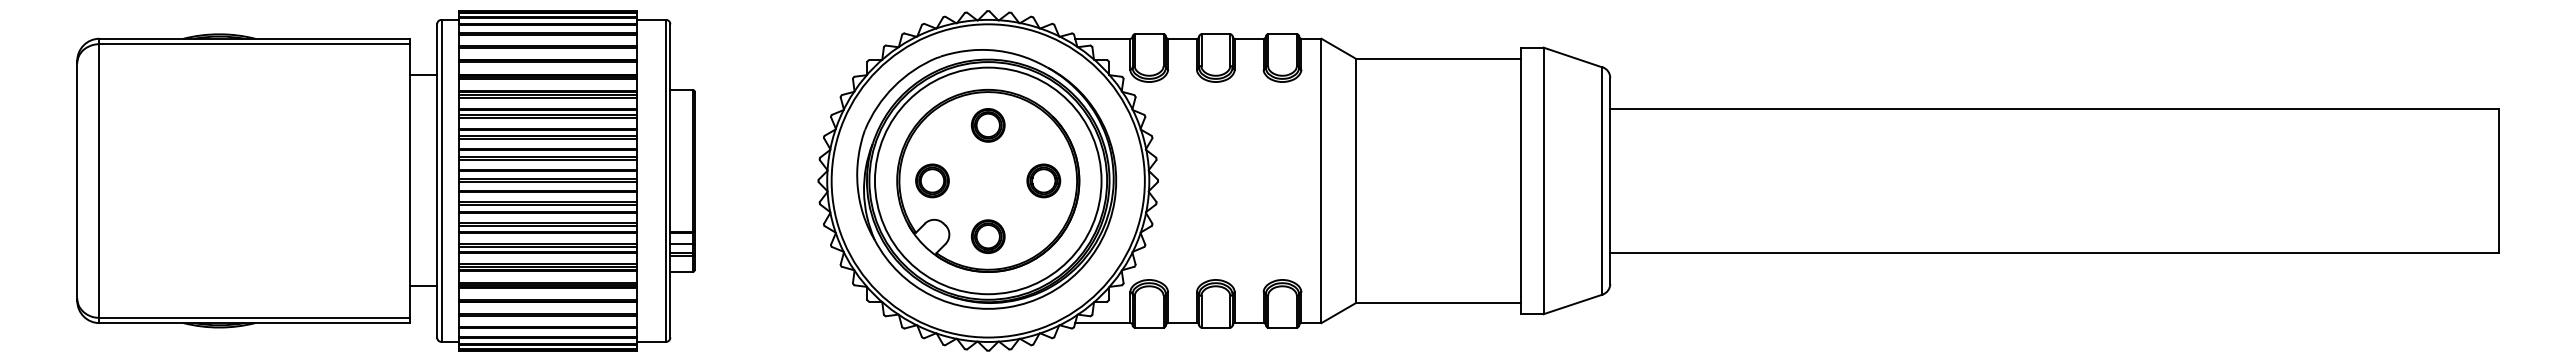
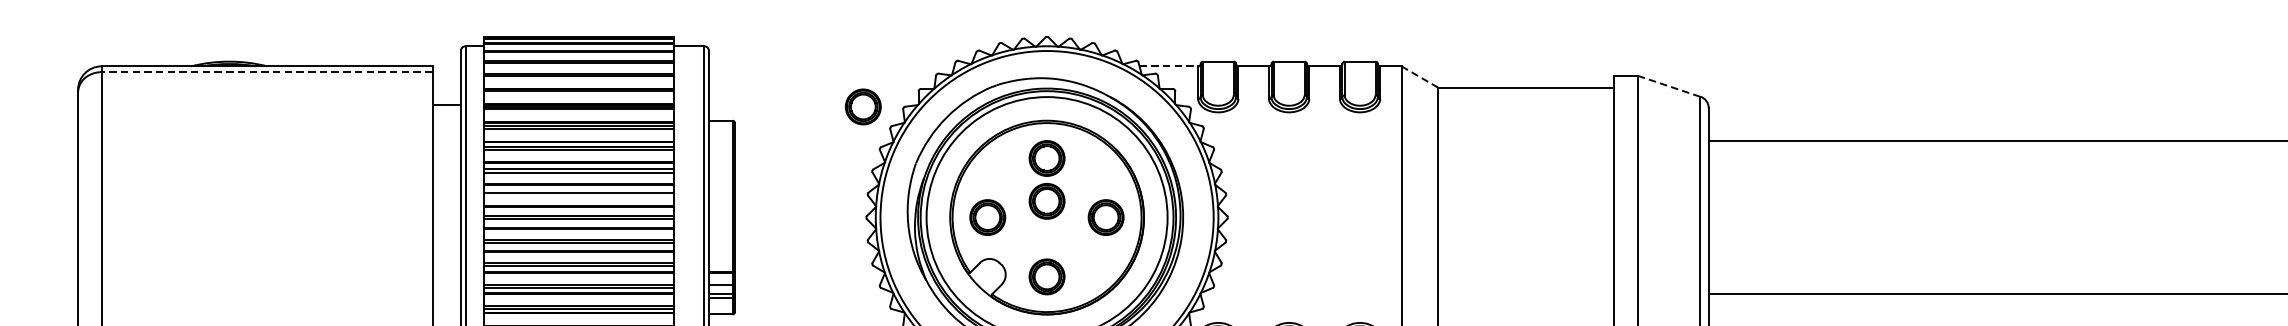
line: (1102, 38) -> (1168, 66), solid -> dashed
line: (254, 44) -> (266, 72), solid -> dashed
line: (1338, 48) -> (1419, 76), solid -> dashed
line: (1573, 57) -> (1669, 86), solid -> dashed
part: (815, 76) -> (863, 106), added
line: (548, 160) -> (579, 195), removed
part: (987, 165) -> (1046, 201), added

